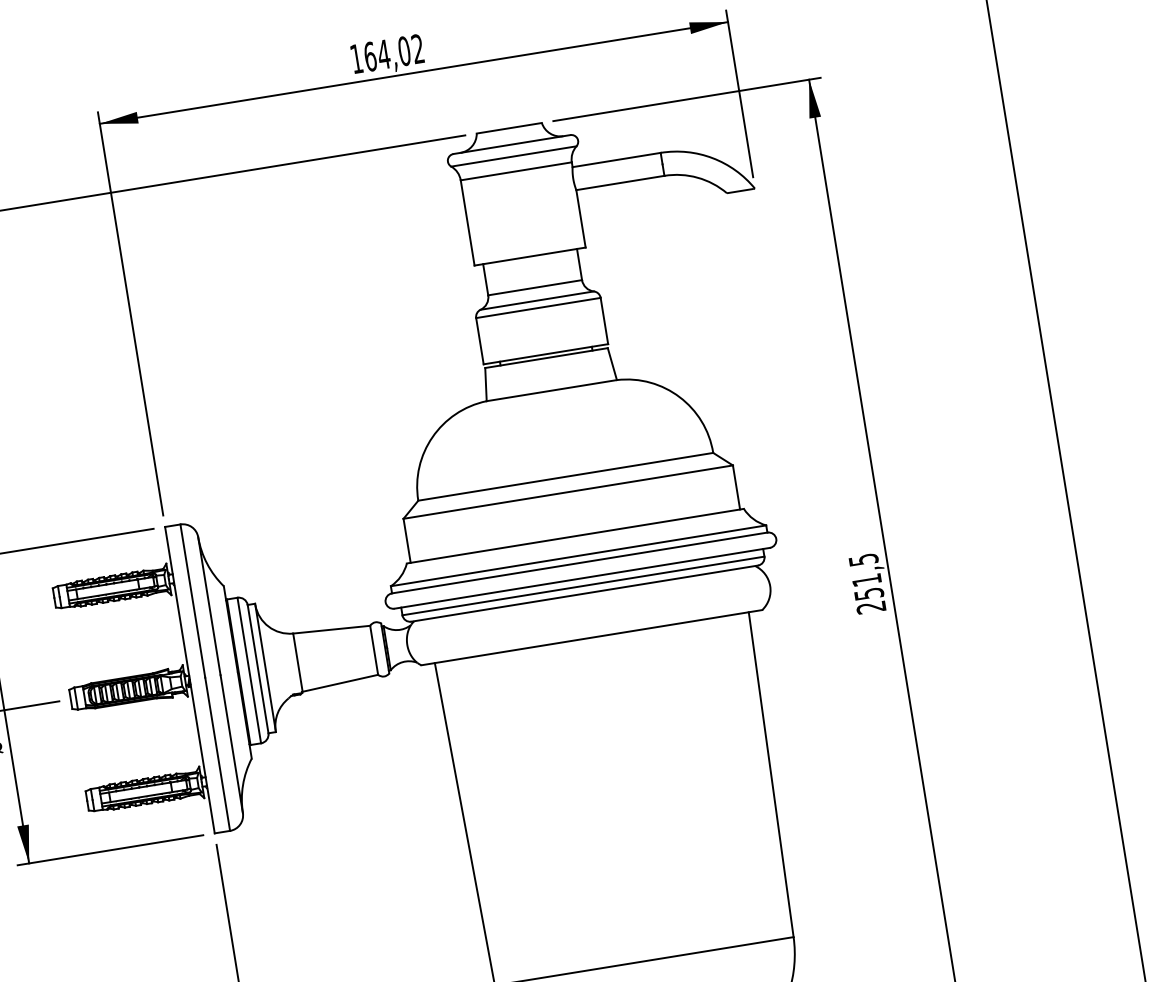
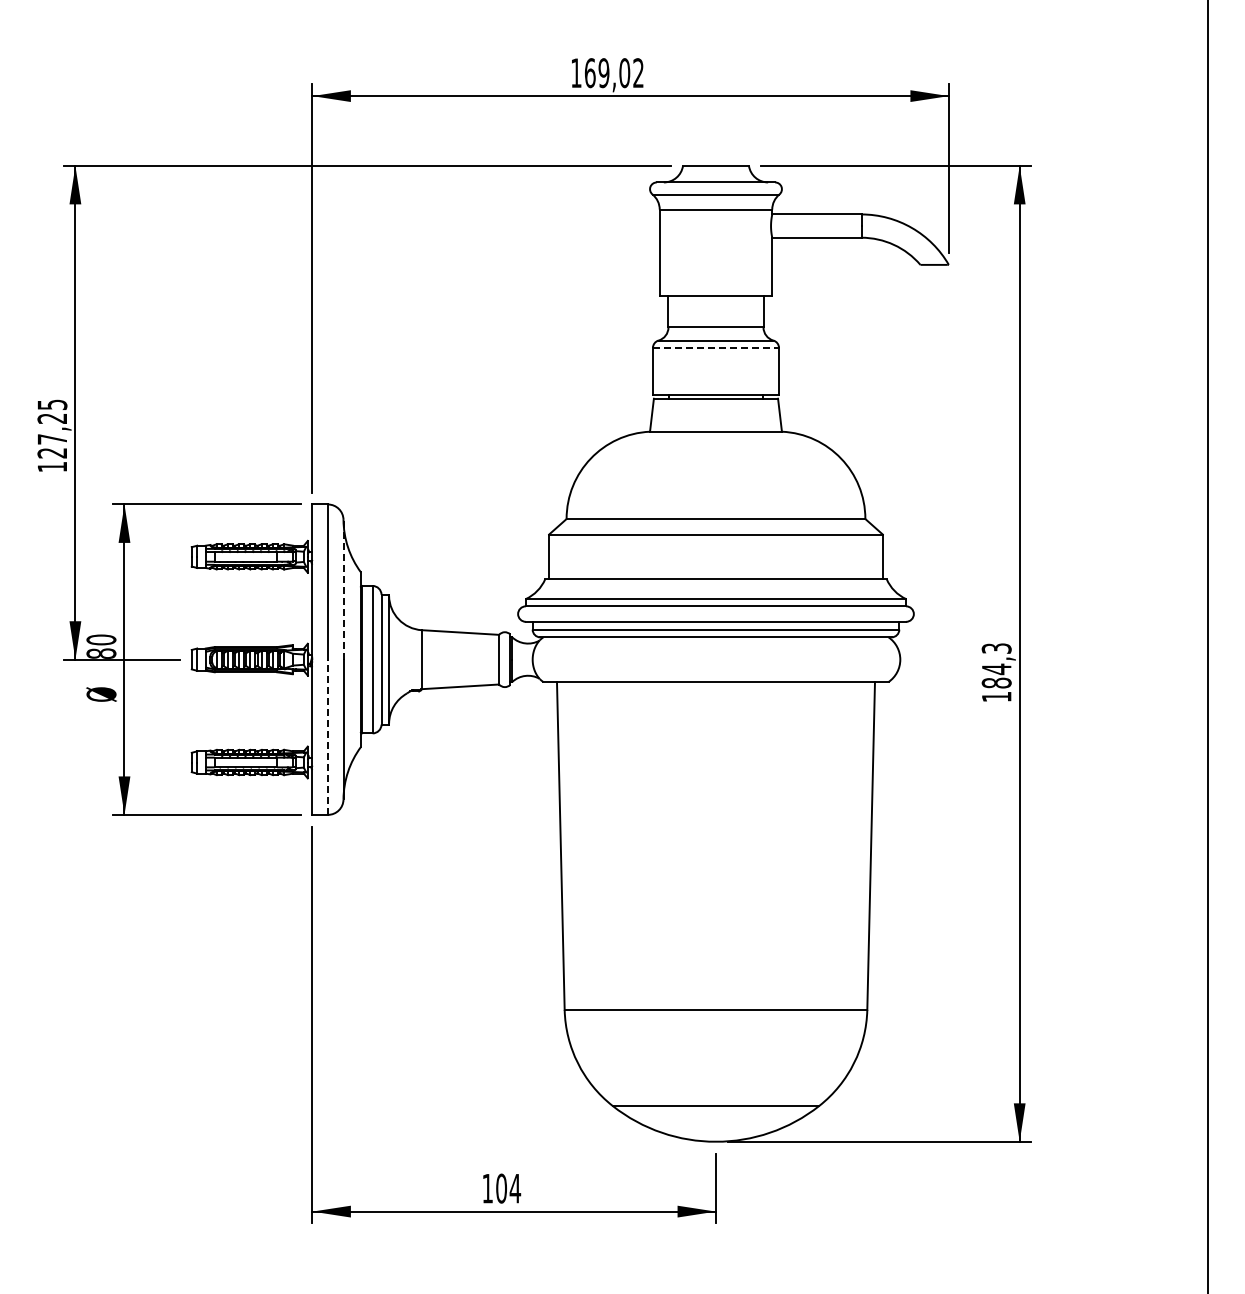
text: (383, 54) -> (603, 73), 164,02 -> 169,02
line: (539, 308) -> (716, 348), solid -> dashed
text: (867, 583) -> (996, 672), 251,5 -> 184,3
line: (209, 605) -> (343, 589), solid -> dashed
line: (217, 754) -> (327, 737), solid -> dashed

